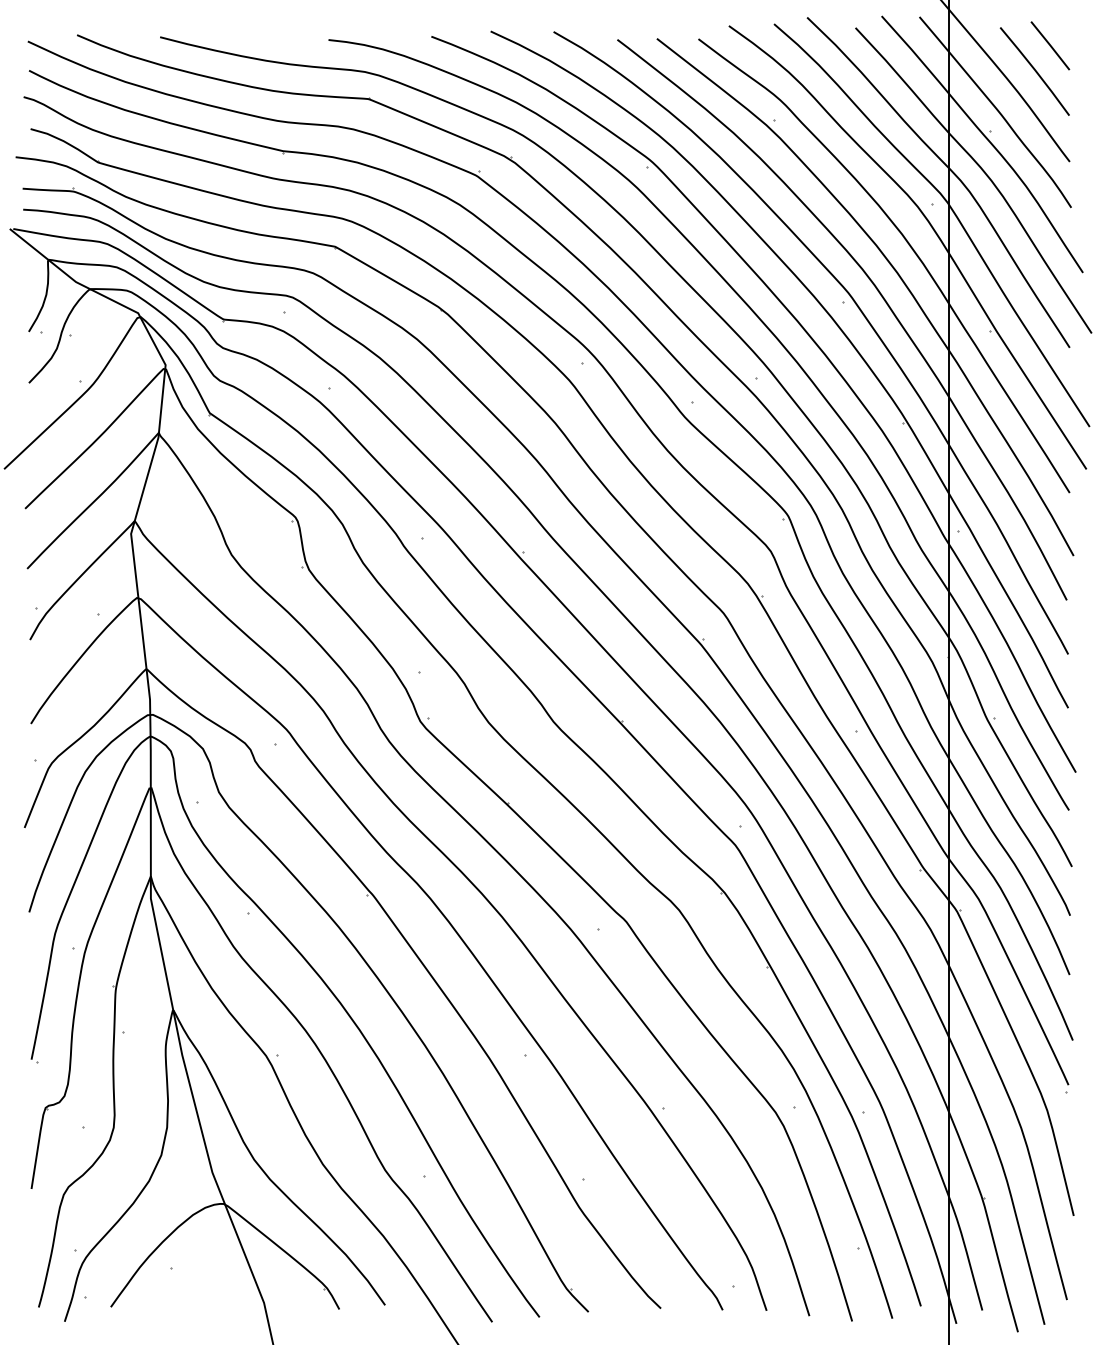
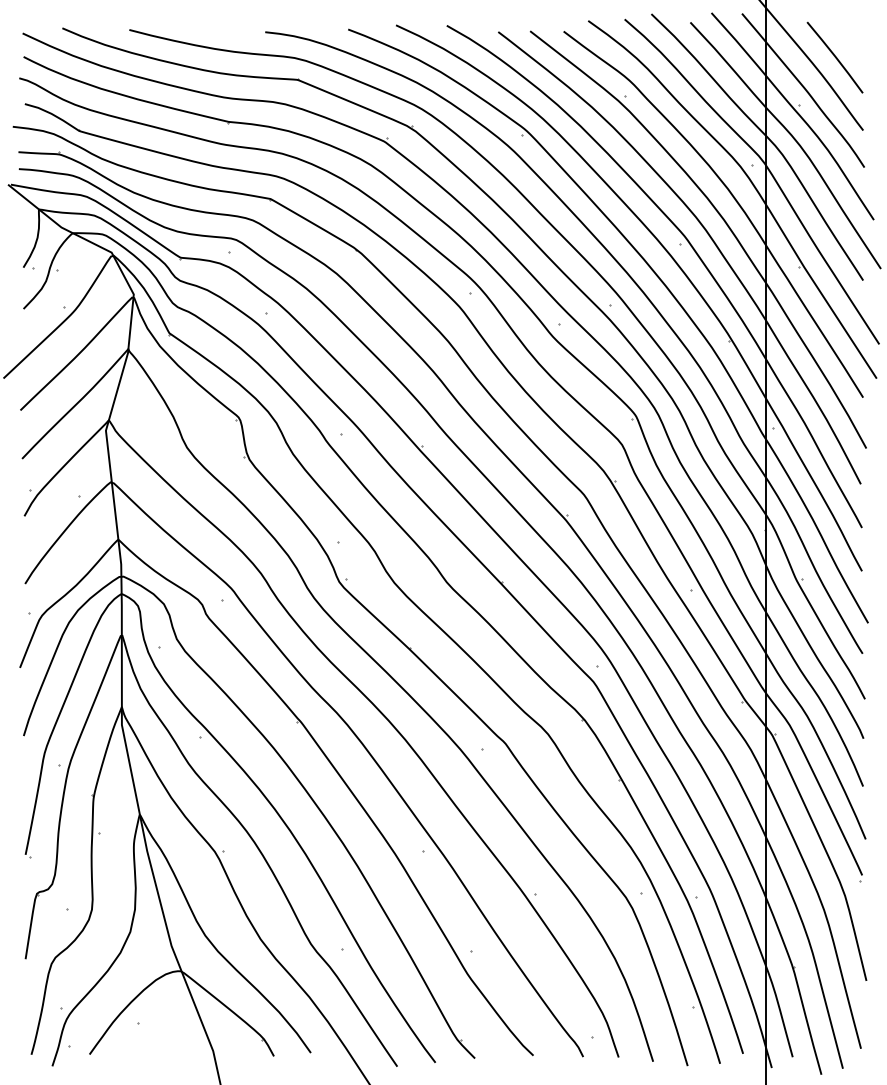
line: (1050, 45) -> (847, 36), removed

